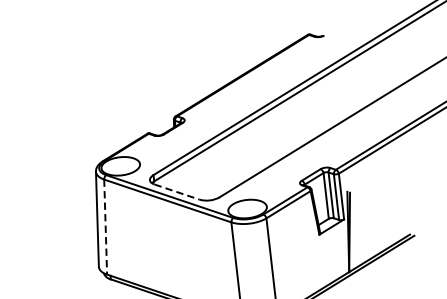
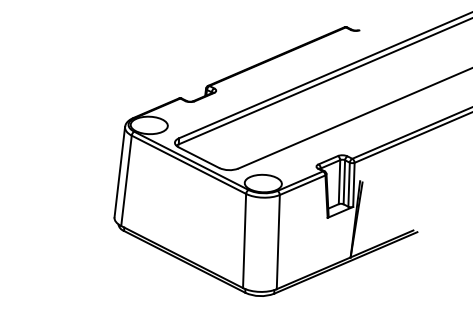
line: (176, 191) -> (198, 157), dashed -> solid
line: (105, 227) -> (126, 181), dashed -> solid

